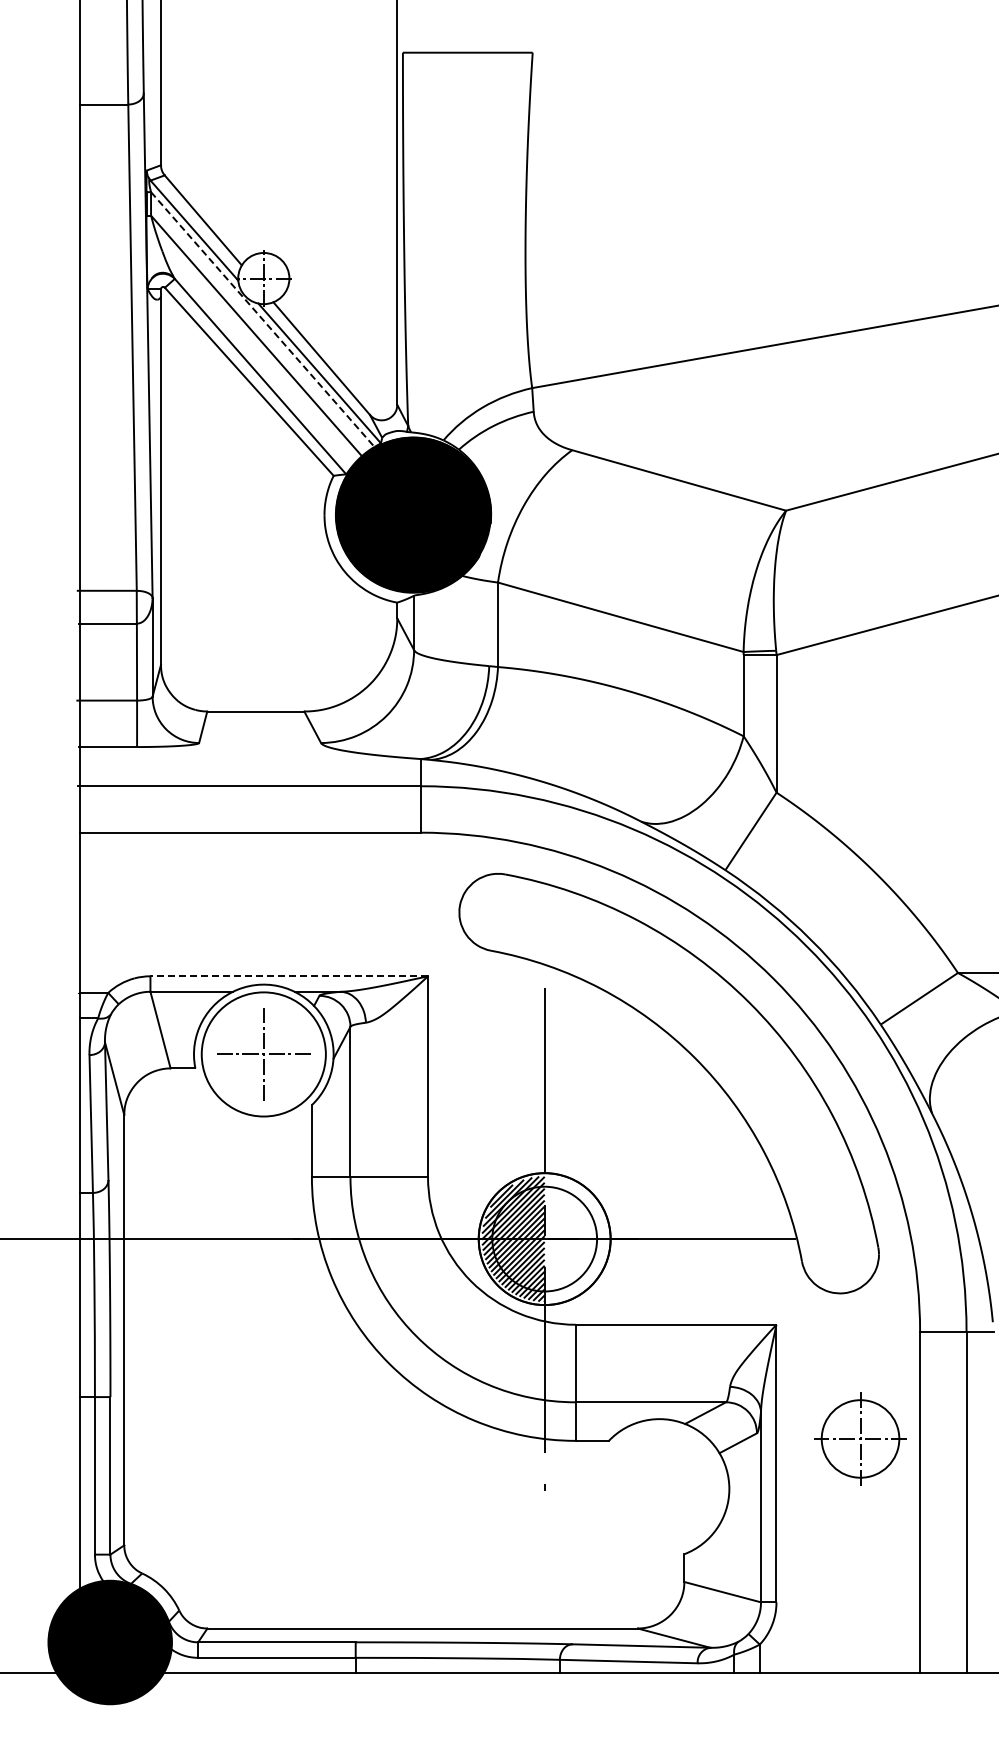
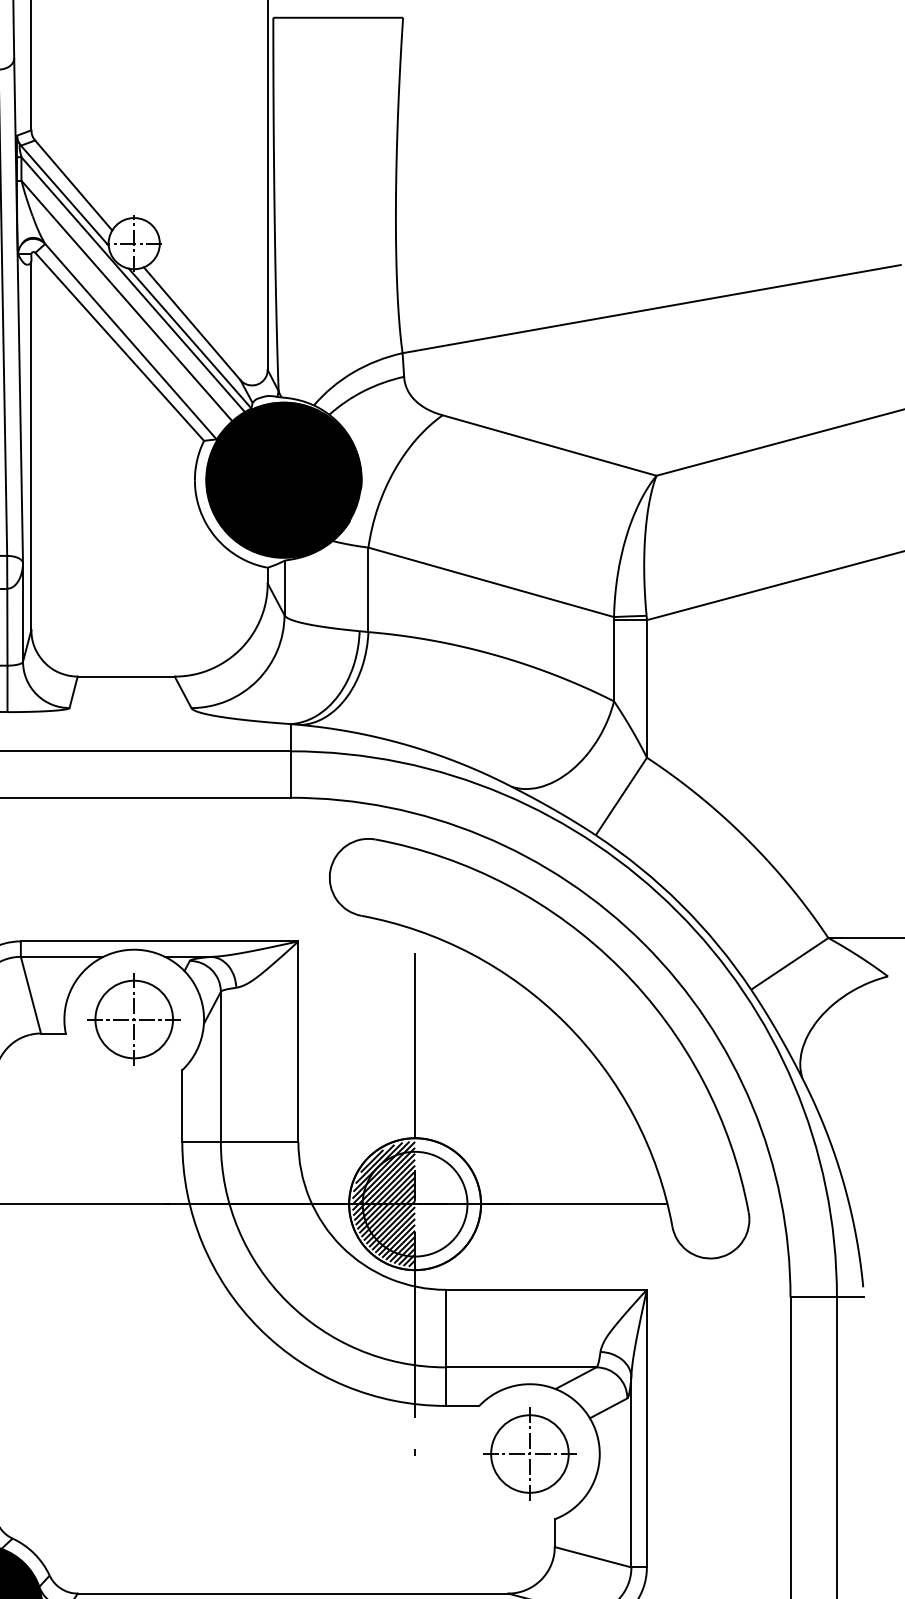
line: (263, 319) -> (133, 284), dashed -> solid
line: (289, 976) -> (159, 941), dashed -> solid
circle: (263, 1054) -> (133, 1019), size x0.62
part: (860, 1438) -> (529, 1453), moved

